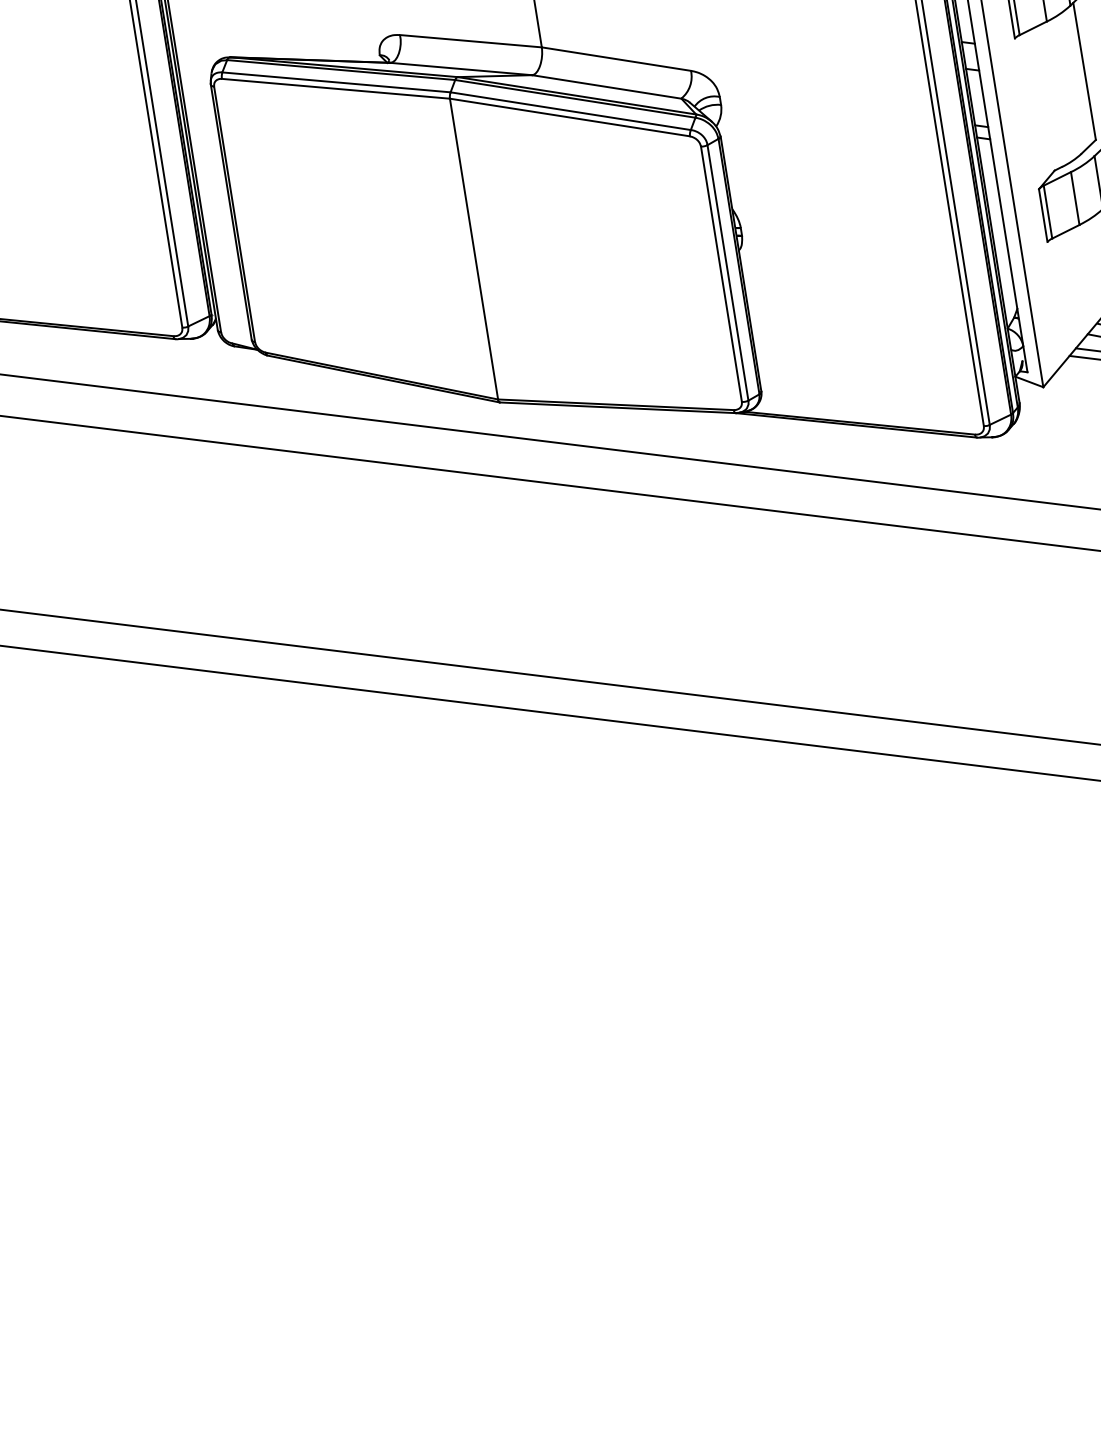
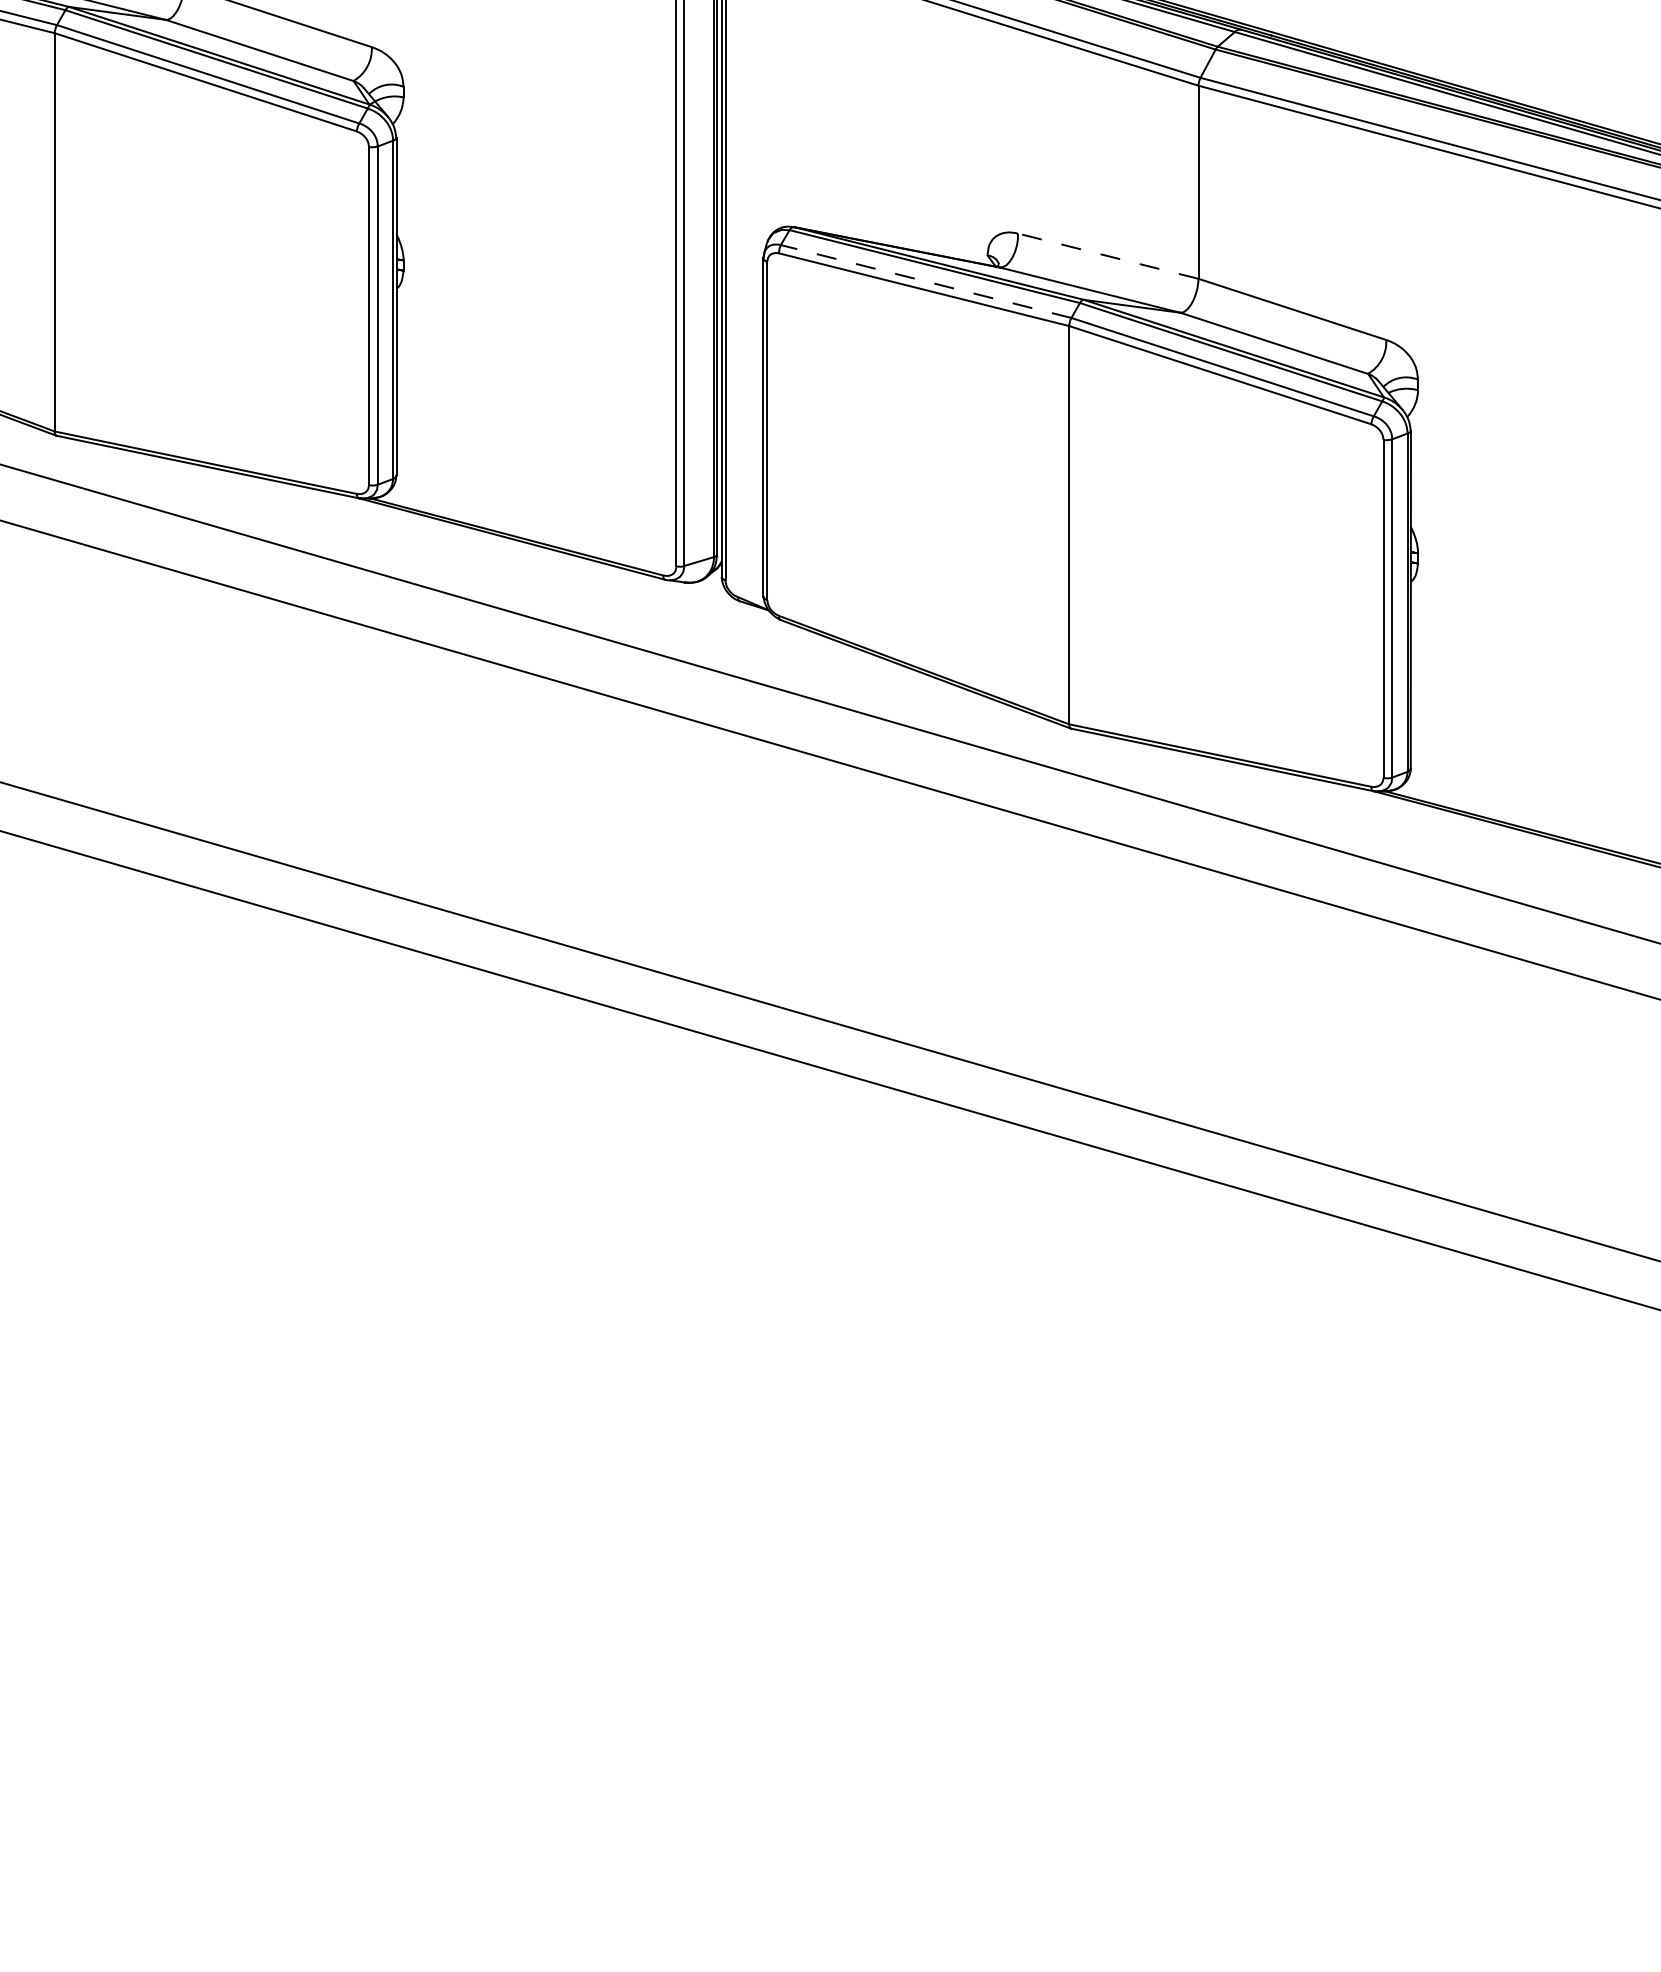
line: (470, 41) -> (1107, 256), solid -> dashed
line: (336, 82) -> (926, 281), solid -> dashed

